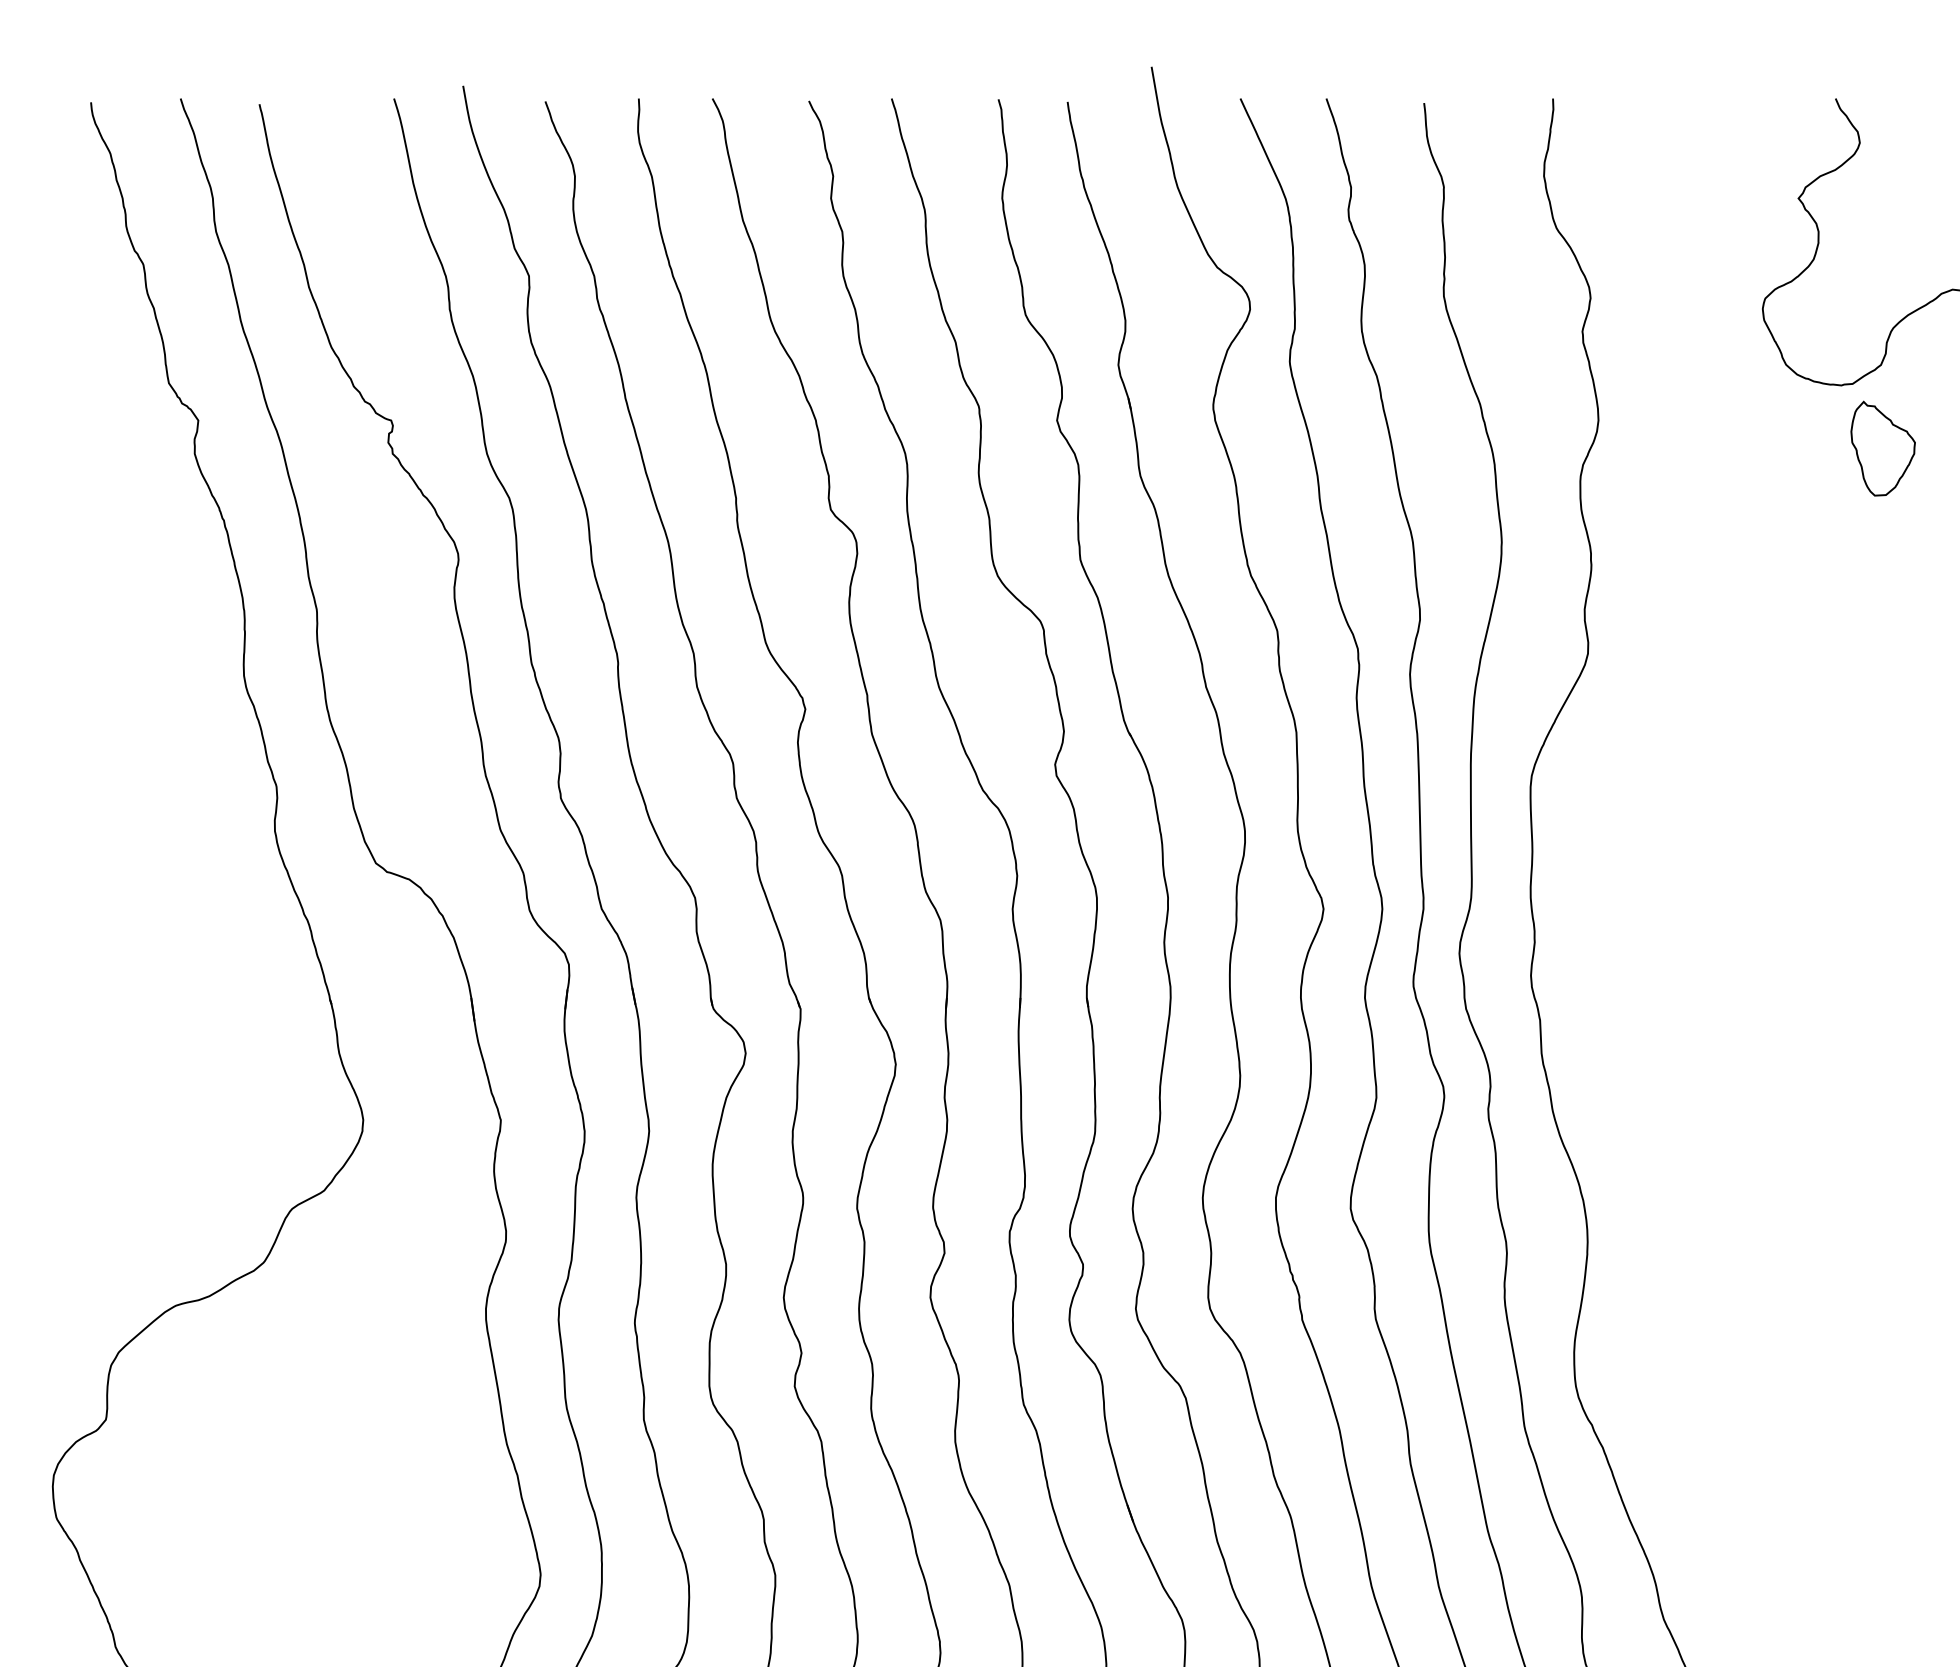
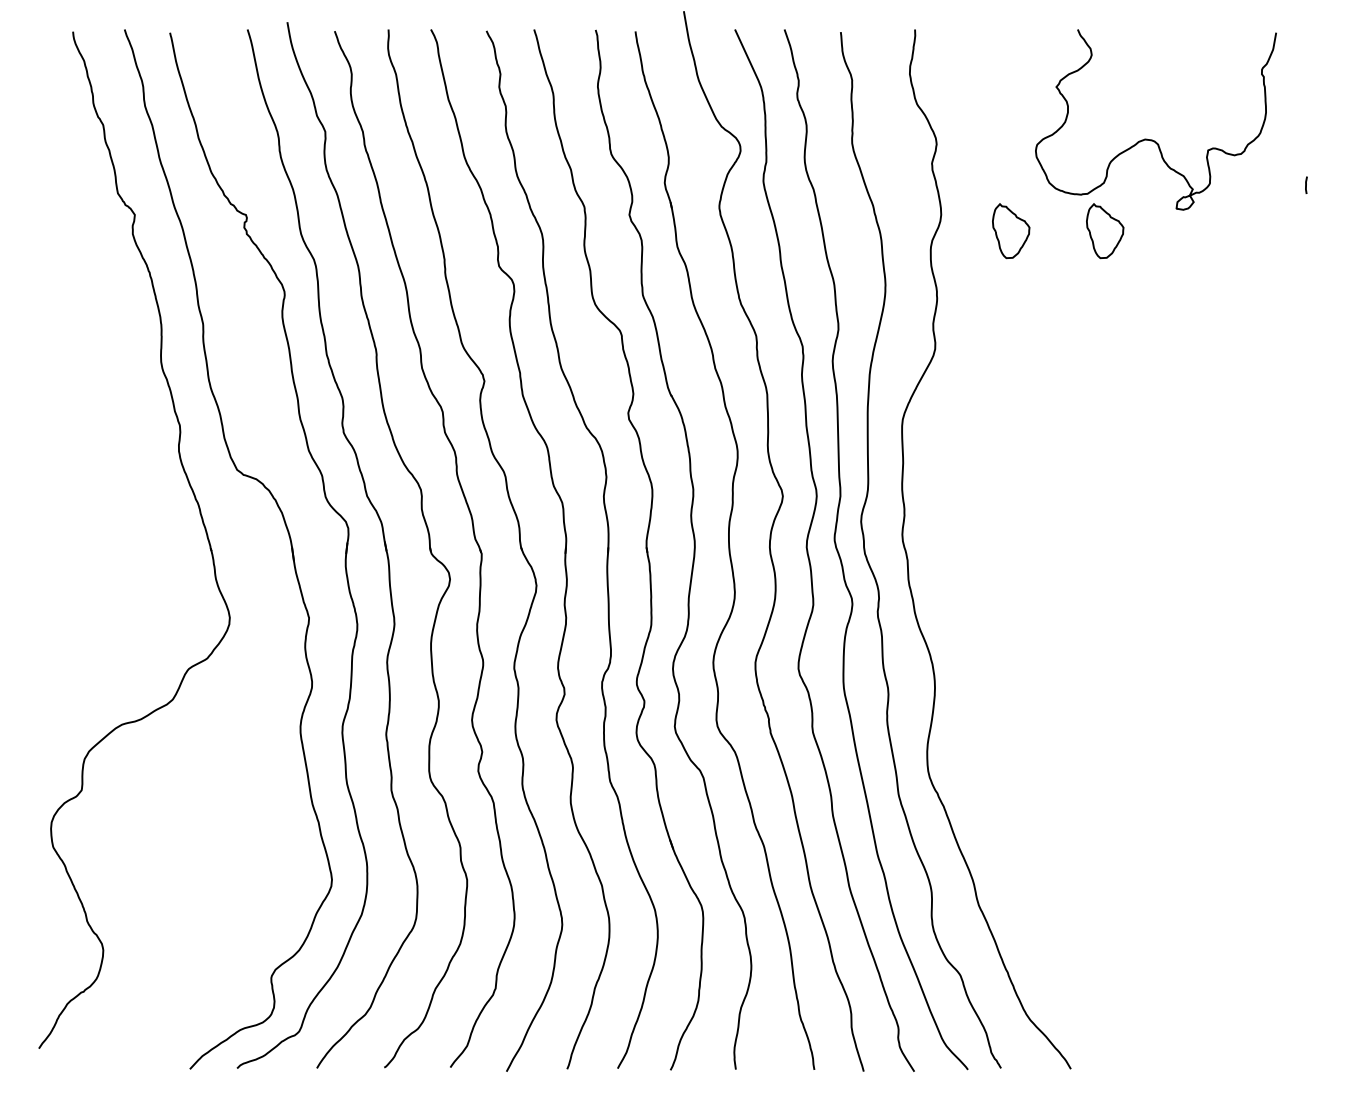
part: (1720, 449) -> (1011, 231), added

